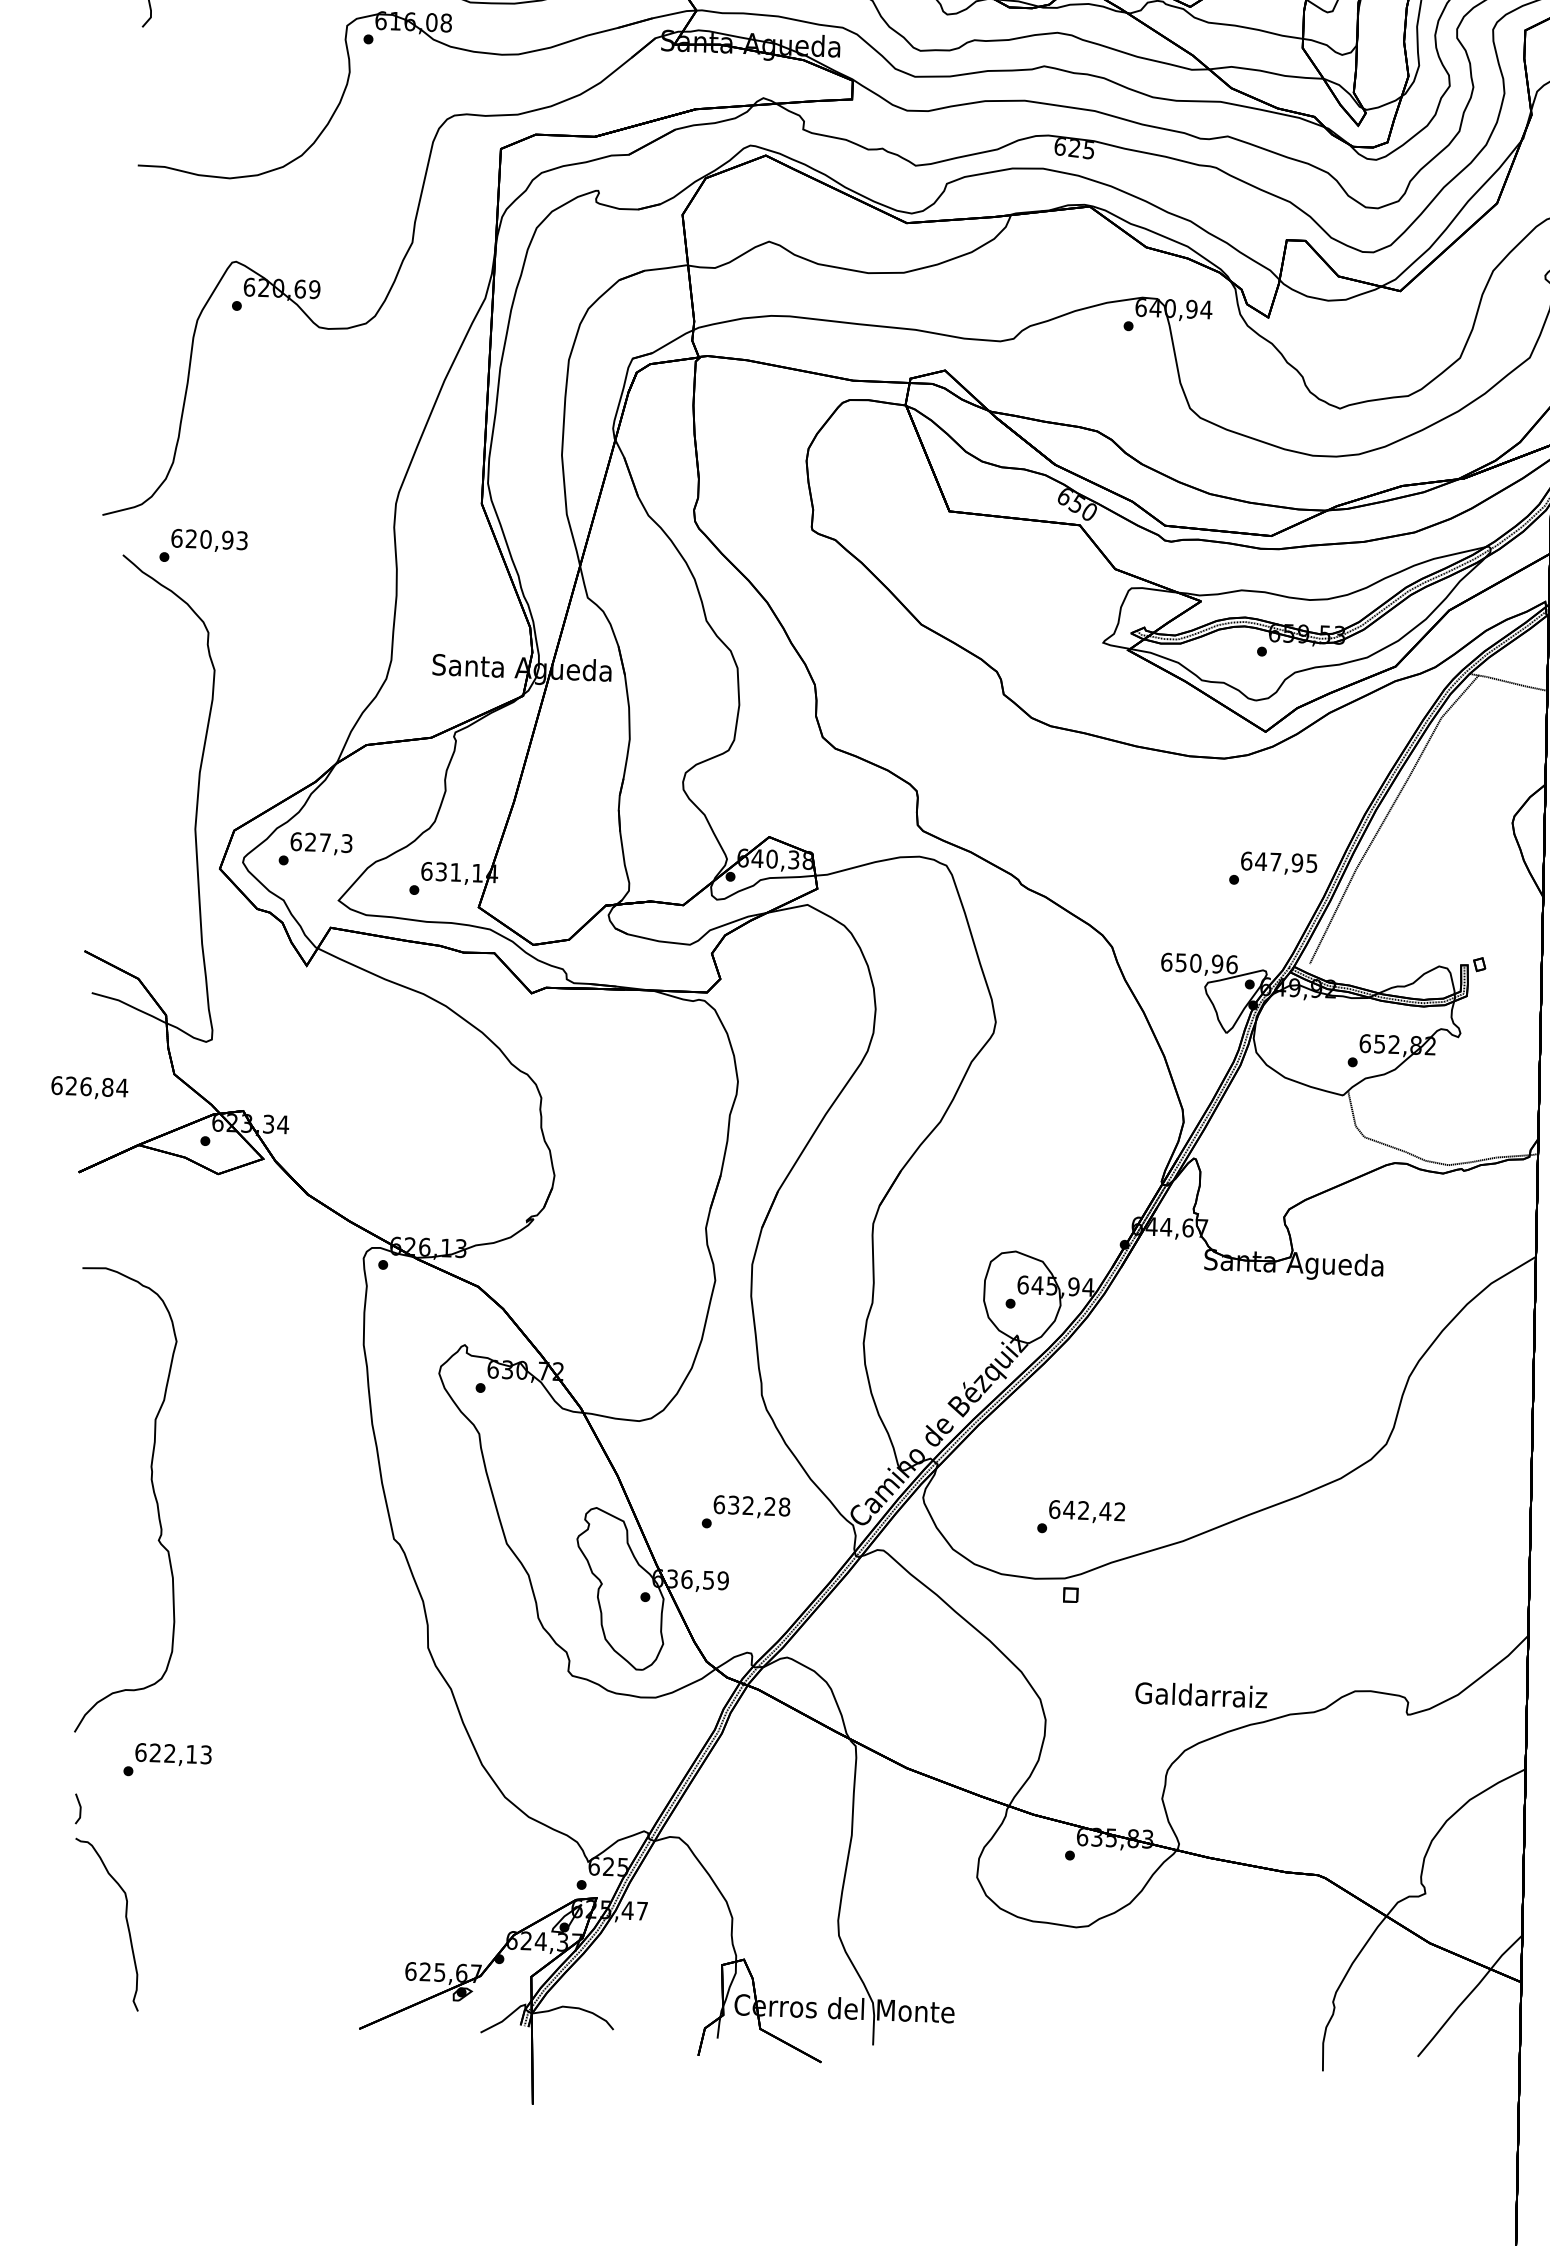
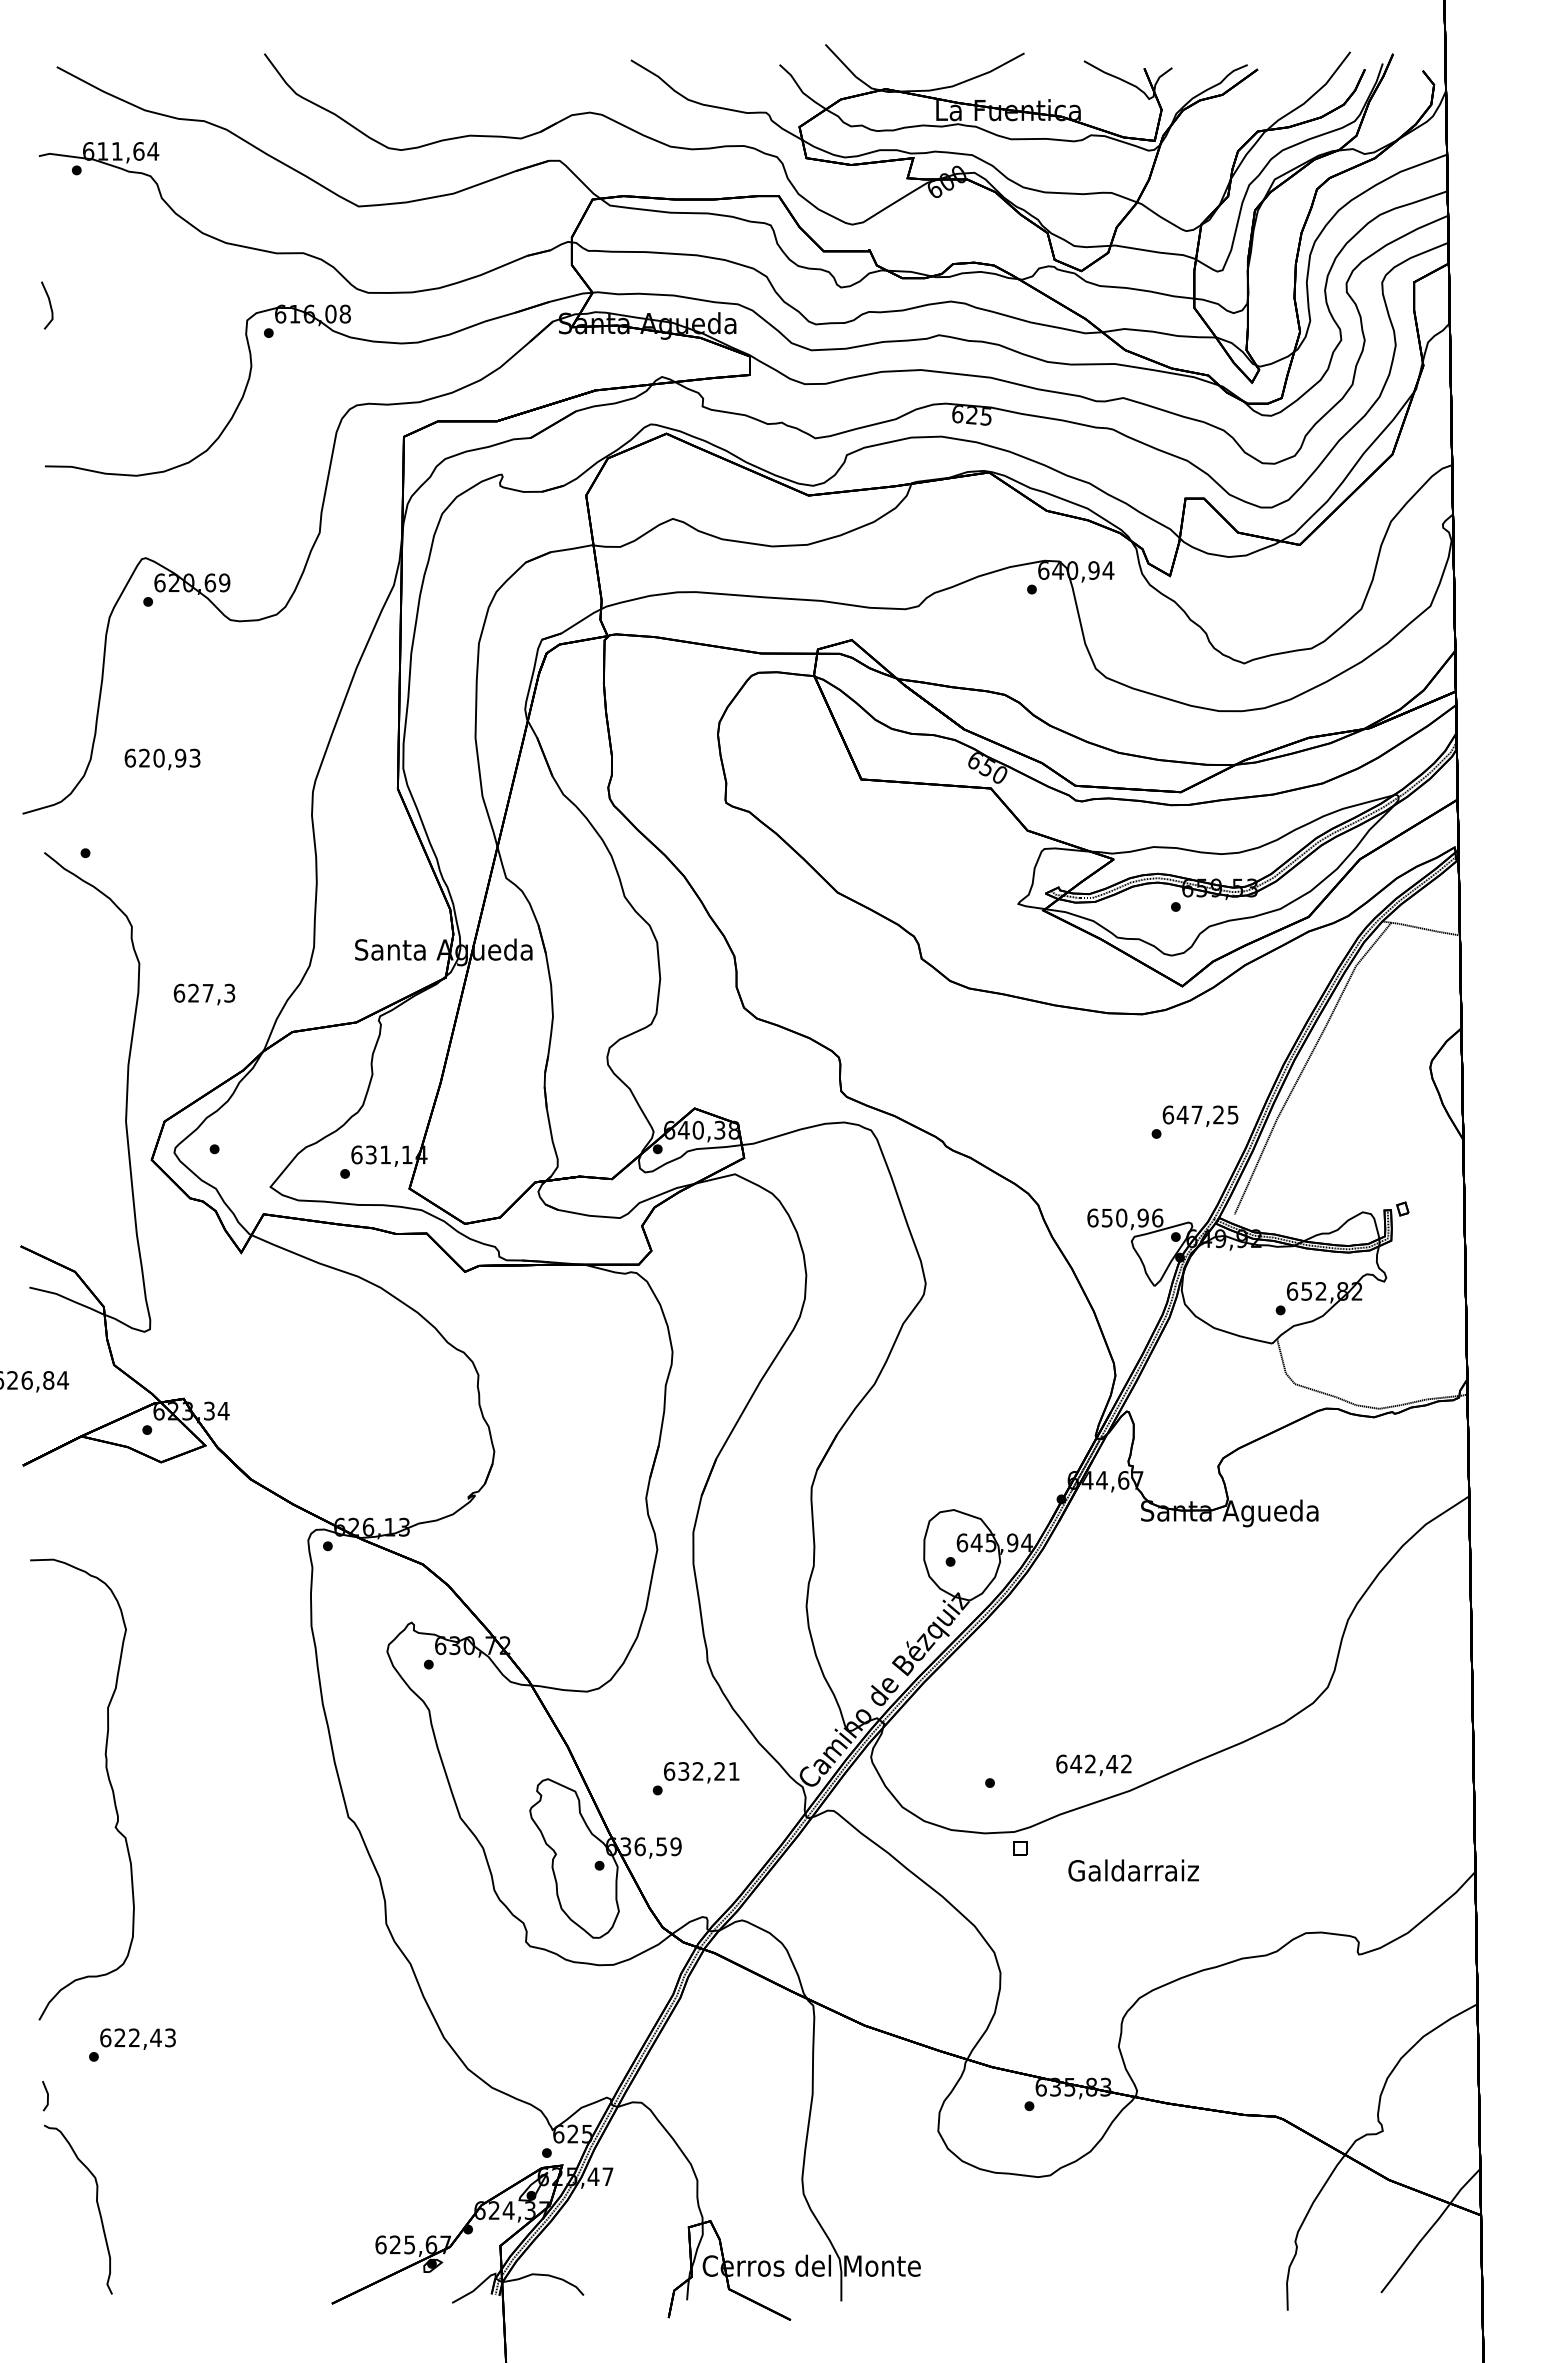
text: (209, 540) -> (162, 759), moved
text: (321, 843) -> (204, 994), moved
text: (1297, 862) -> (1218, 1114), 647,95 -> 647,25
text: (783, 1507) -> (733, 1771), 632,28 -> 632,21
text: (1086, 1512) -> (1093, 1765), moved
text: (1201, 1695) -> (1133, 1870), moved
text: (191, 1753) -> (155, 2037), 622,13 -> 622,43

